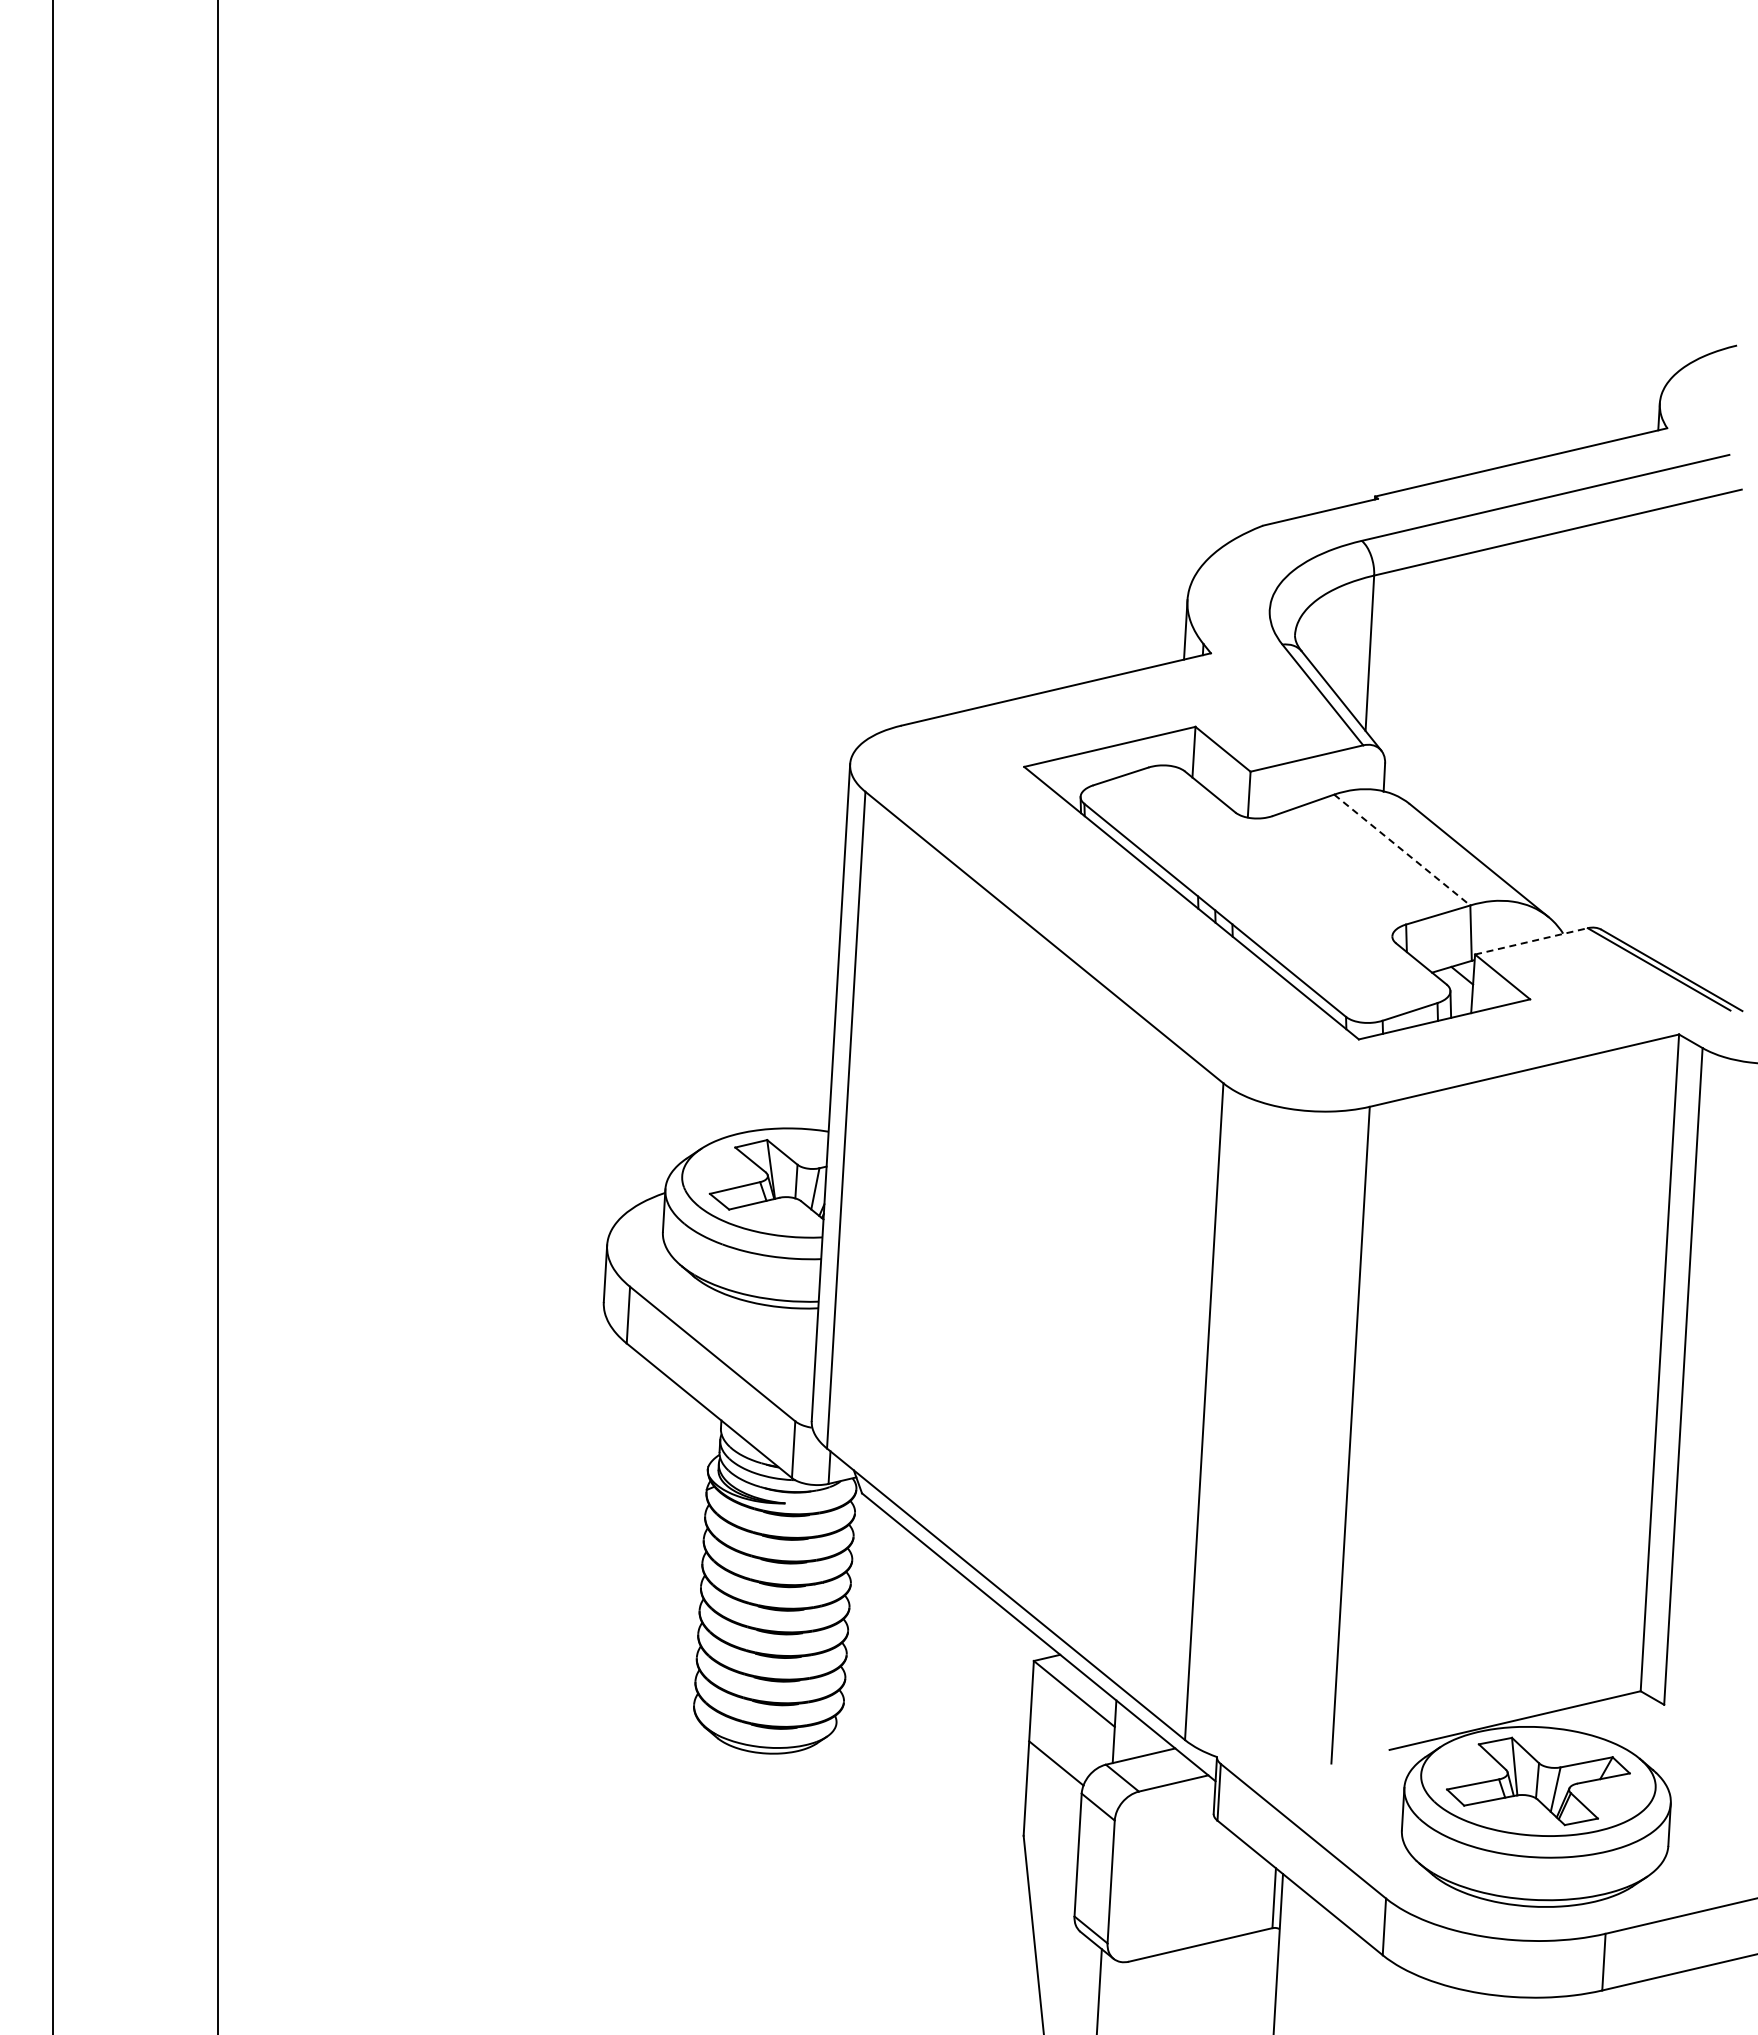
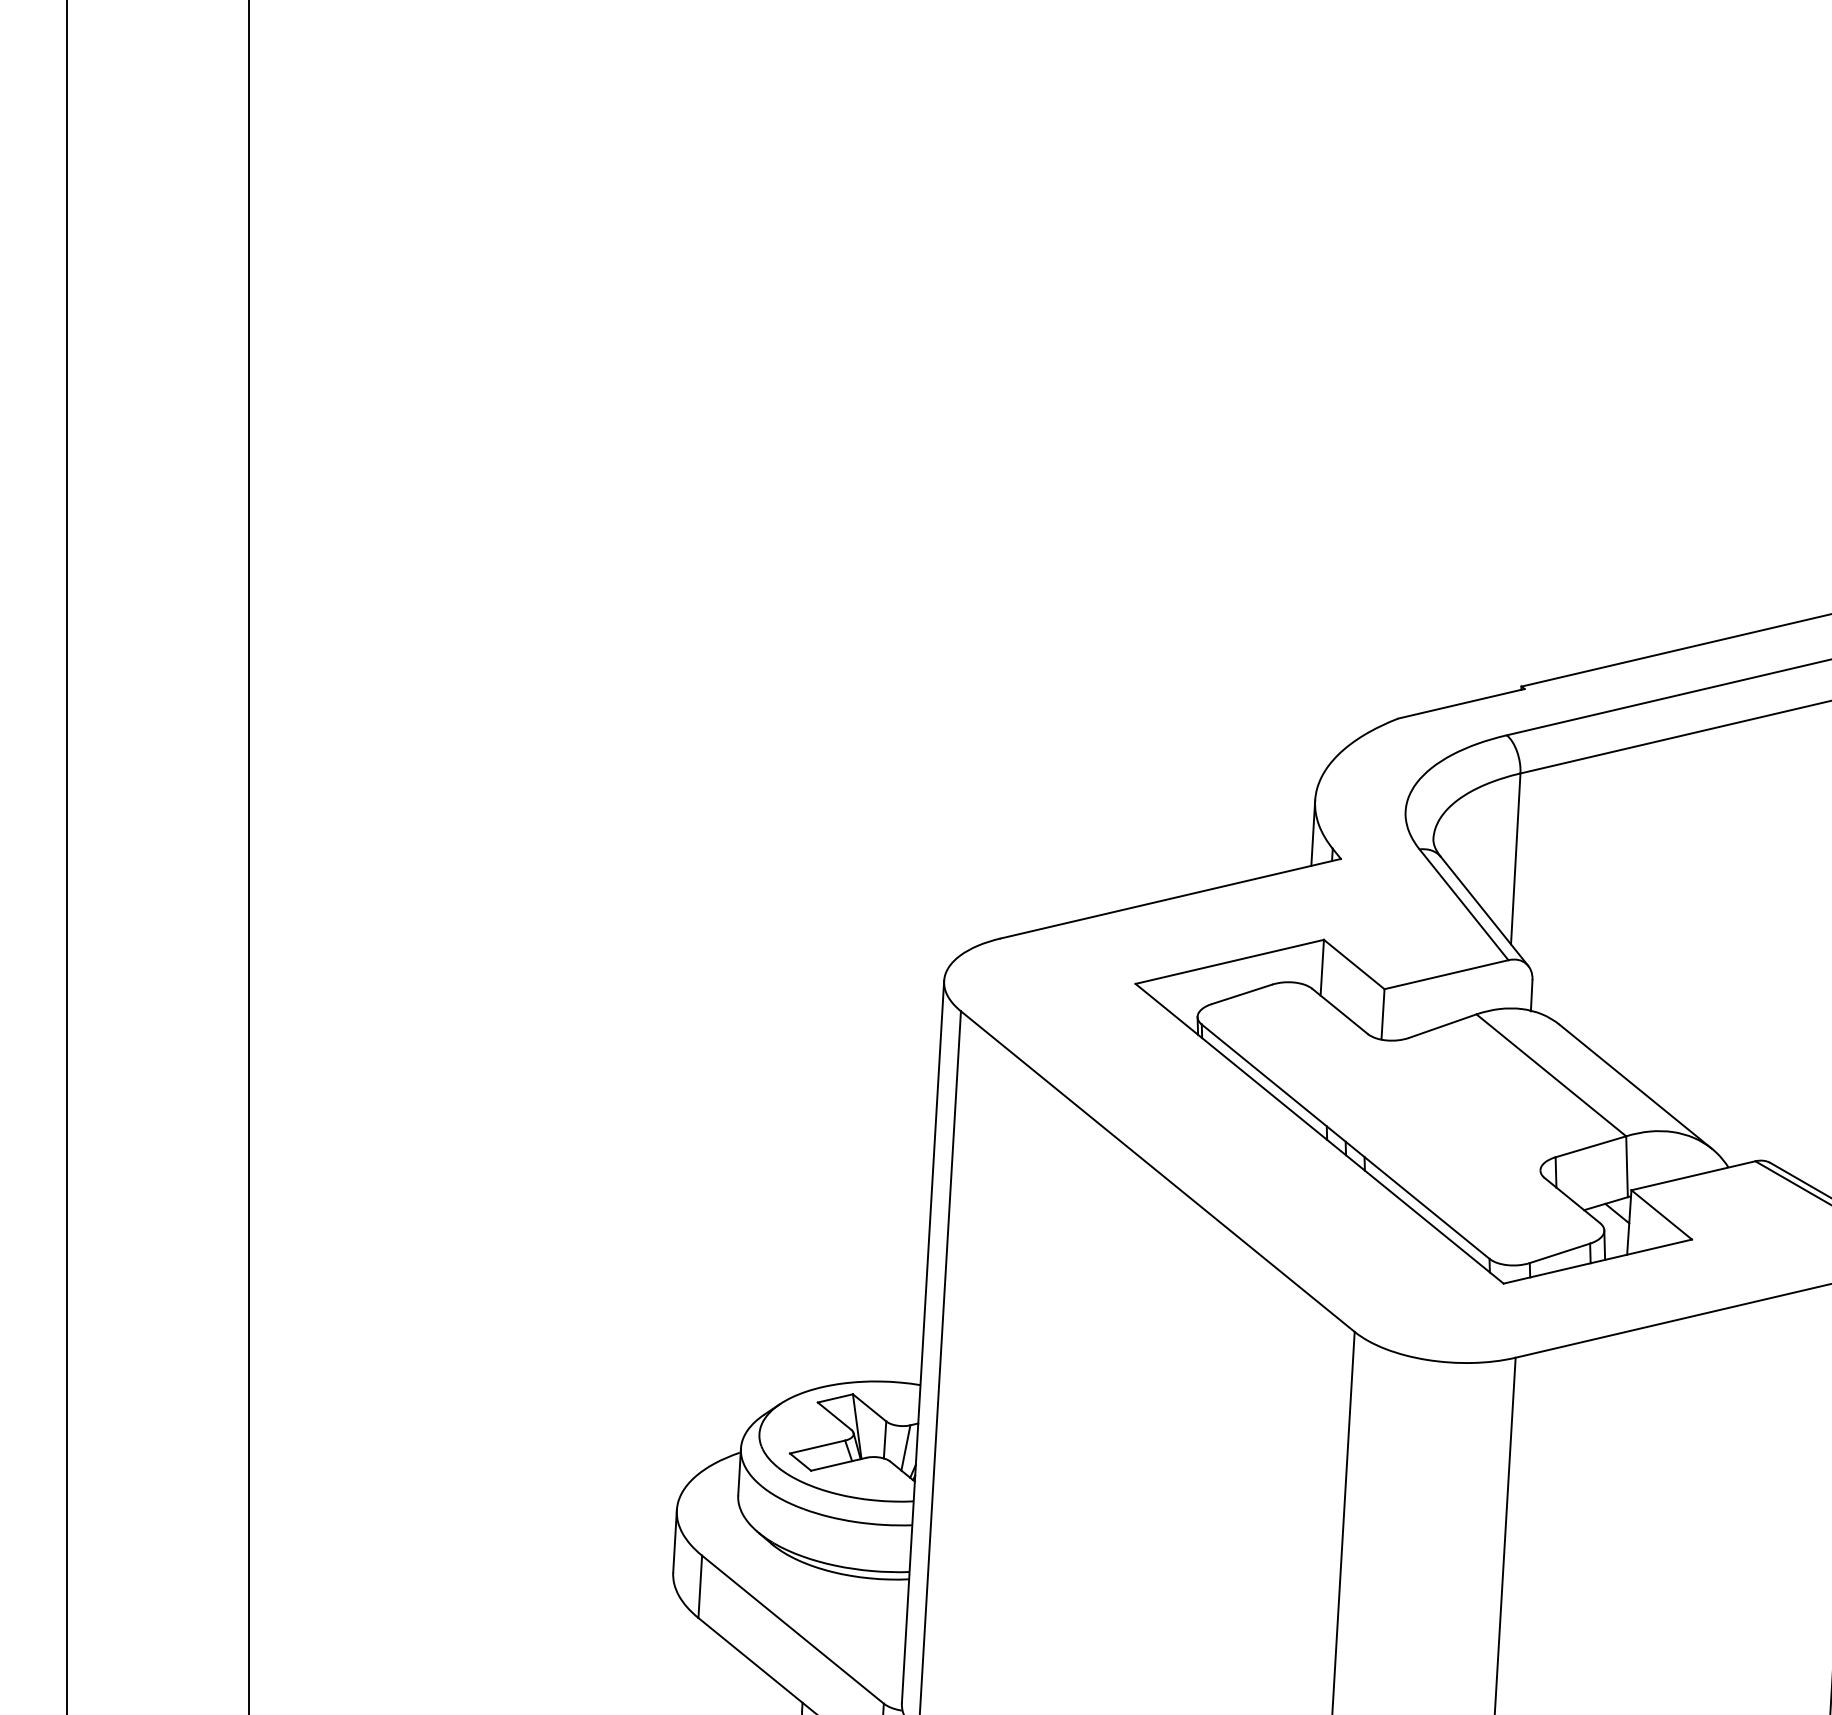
line: (1402, 850) -> (1551, 1075), dashed -> solid
line: (1531, 941) -> (1693, 1175), dashed -> solid

